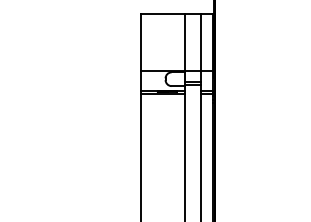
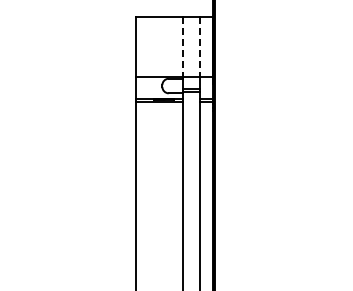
line: (185, 42) -> (183, 47), solid -> dashed
line: (200, 42) -> (199, 47), solid -> dashed

